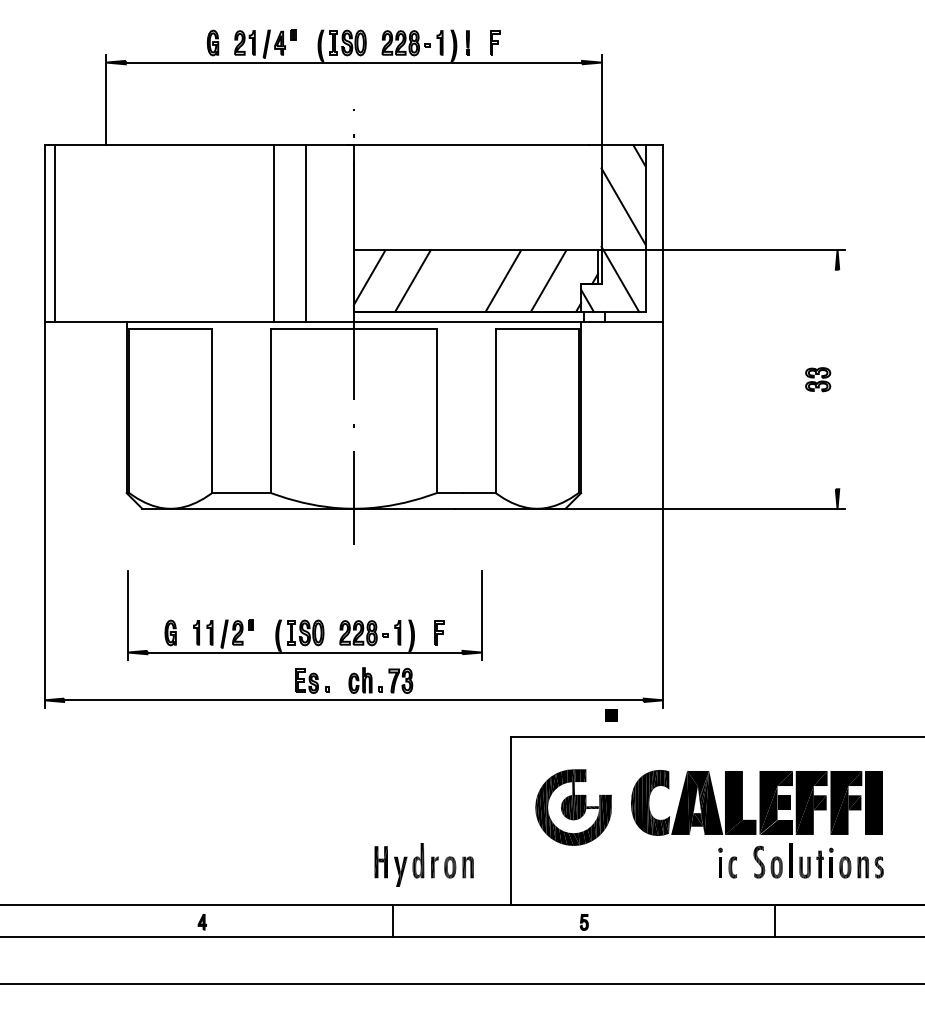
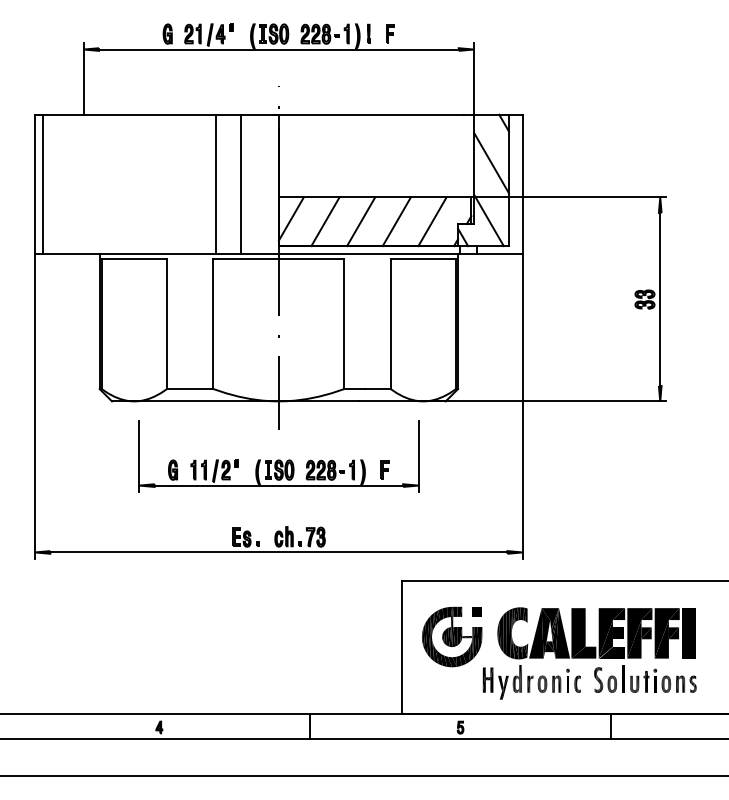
line: (458, 280) -> (361, 221), added
line: (837, 379) -> (660, 299), added
part: (304, 615) -> (278, 456), moved
part: (611, 715) -> (477, 611), moved
part: (423, 864) -> (521, 681), moved

